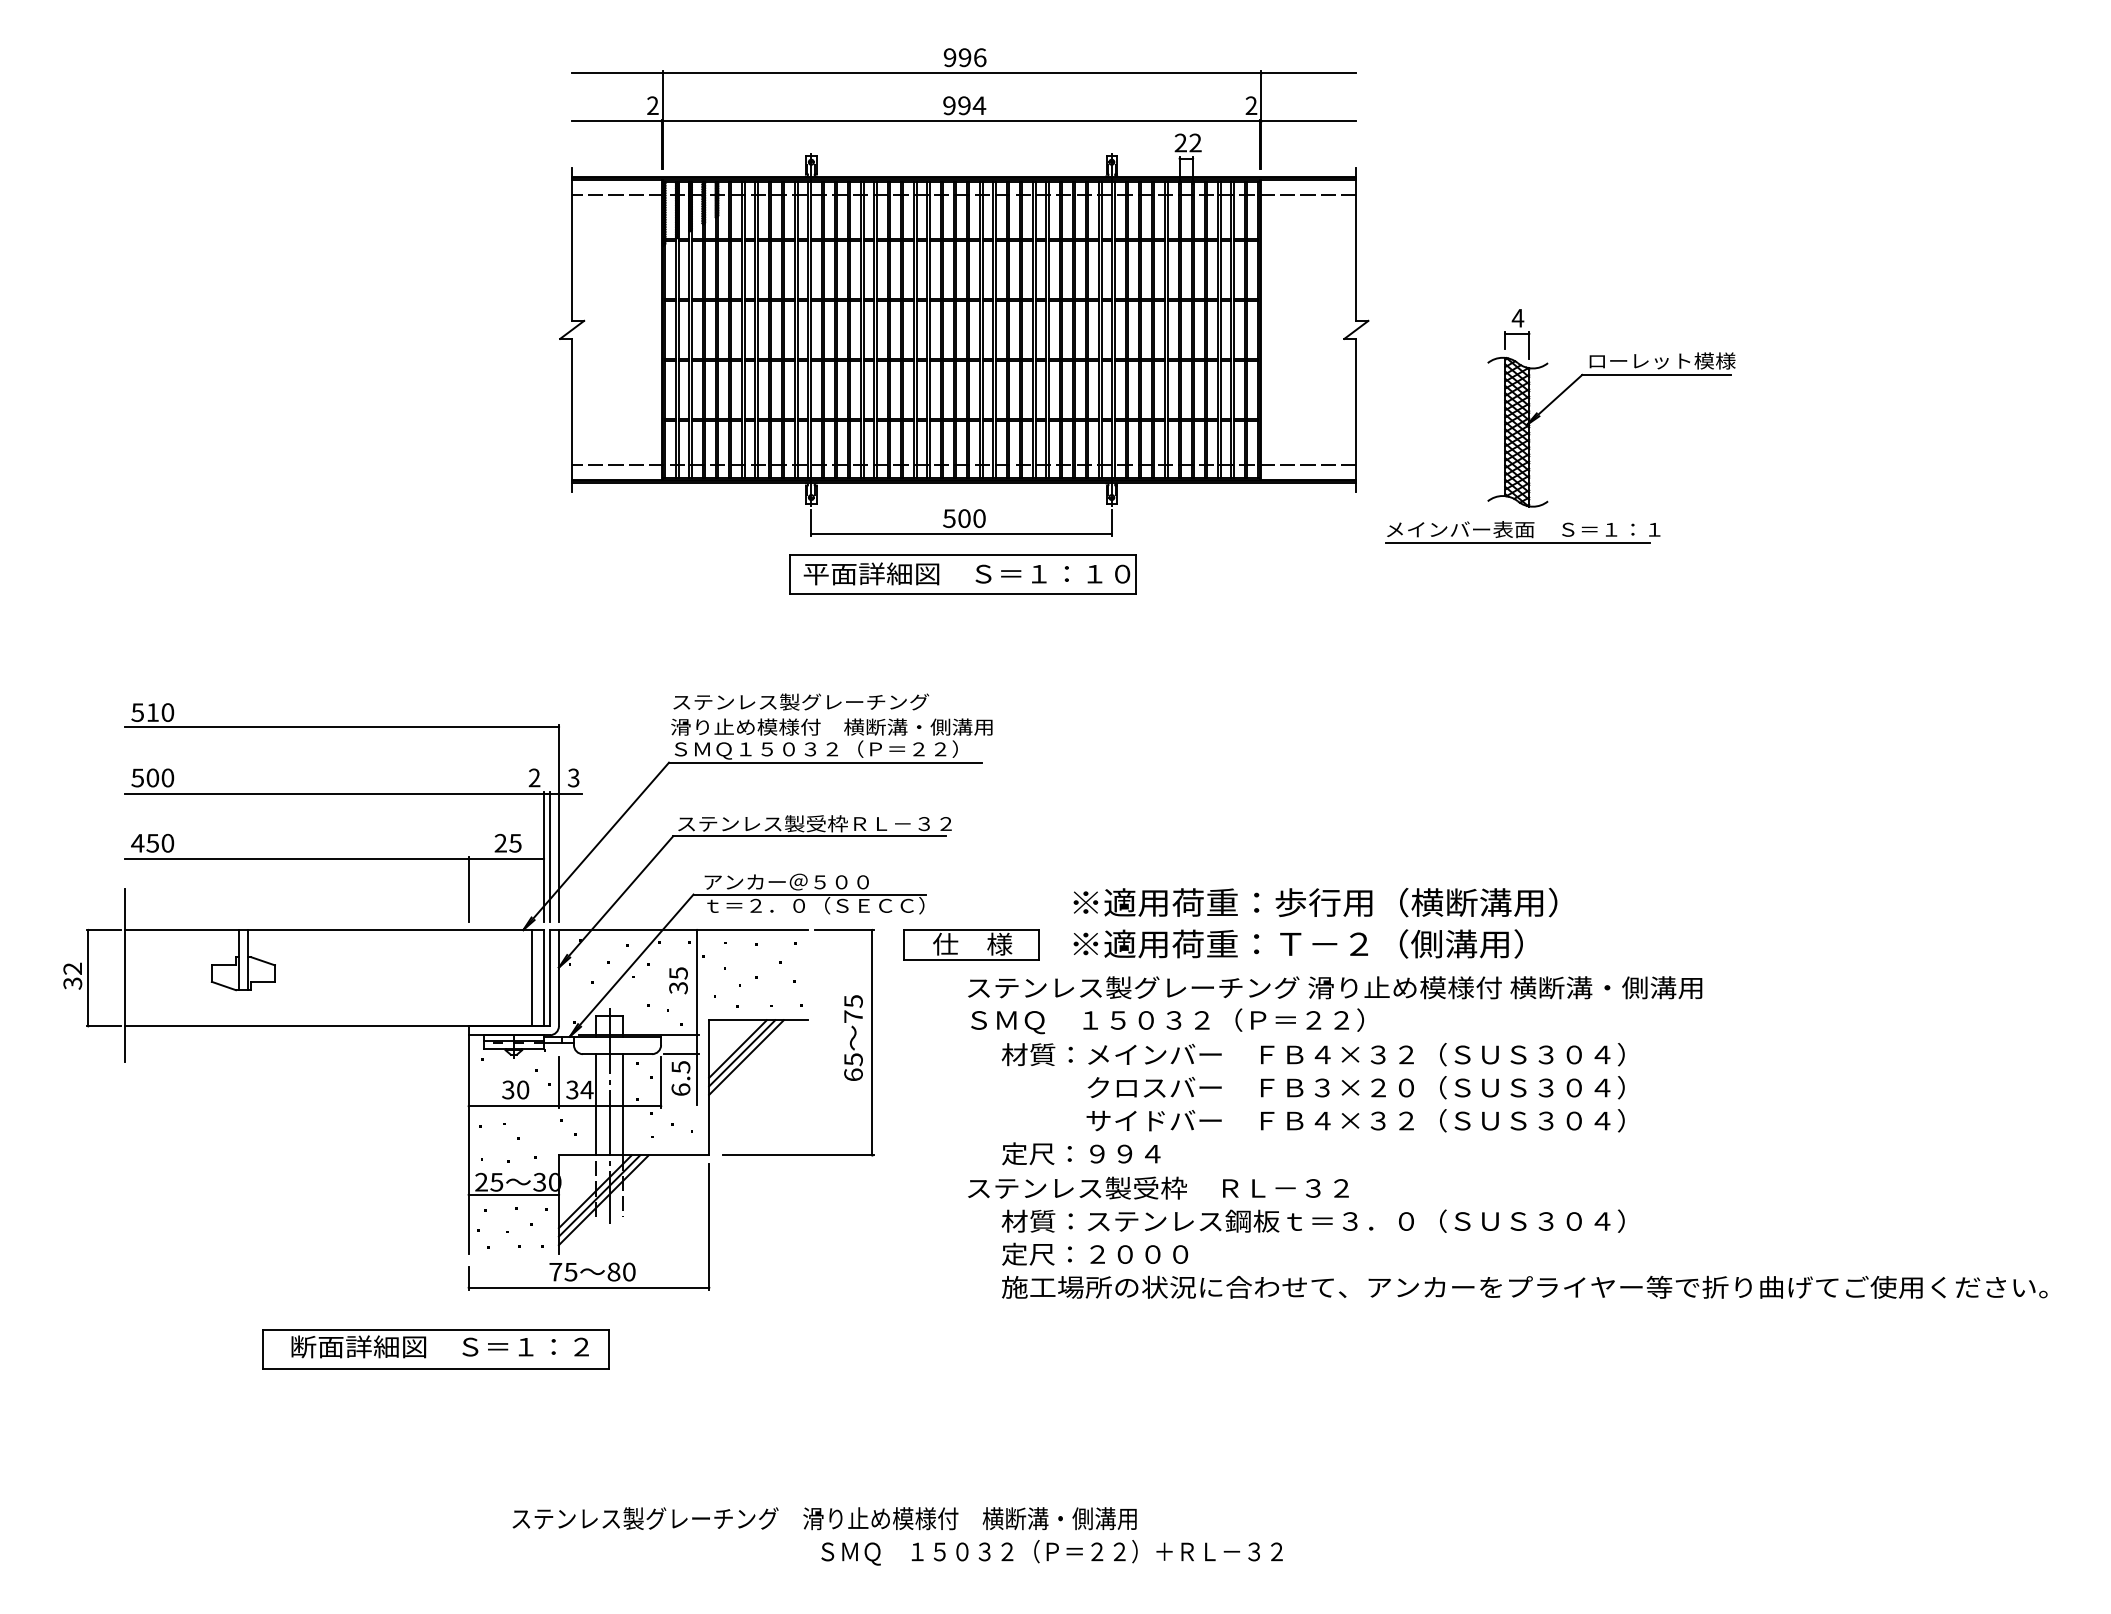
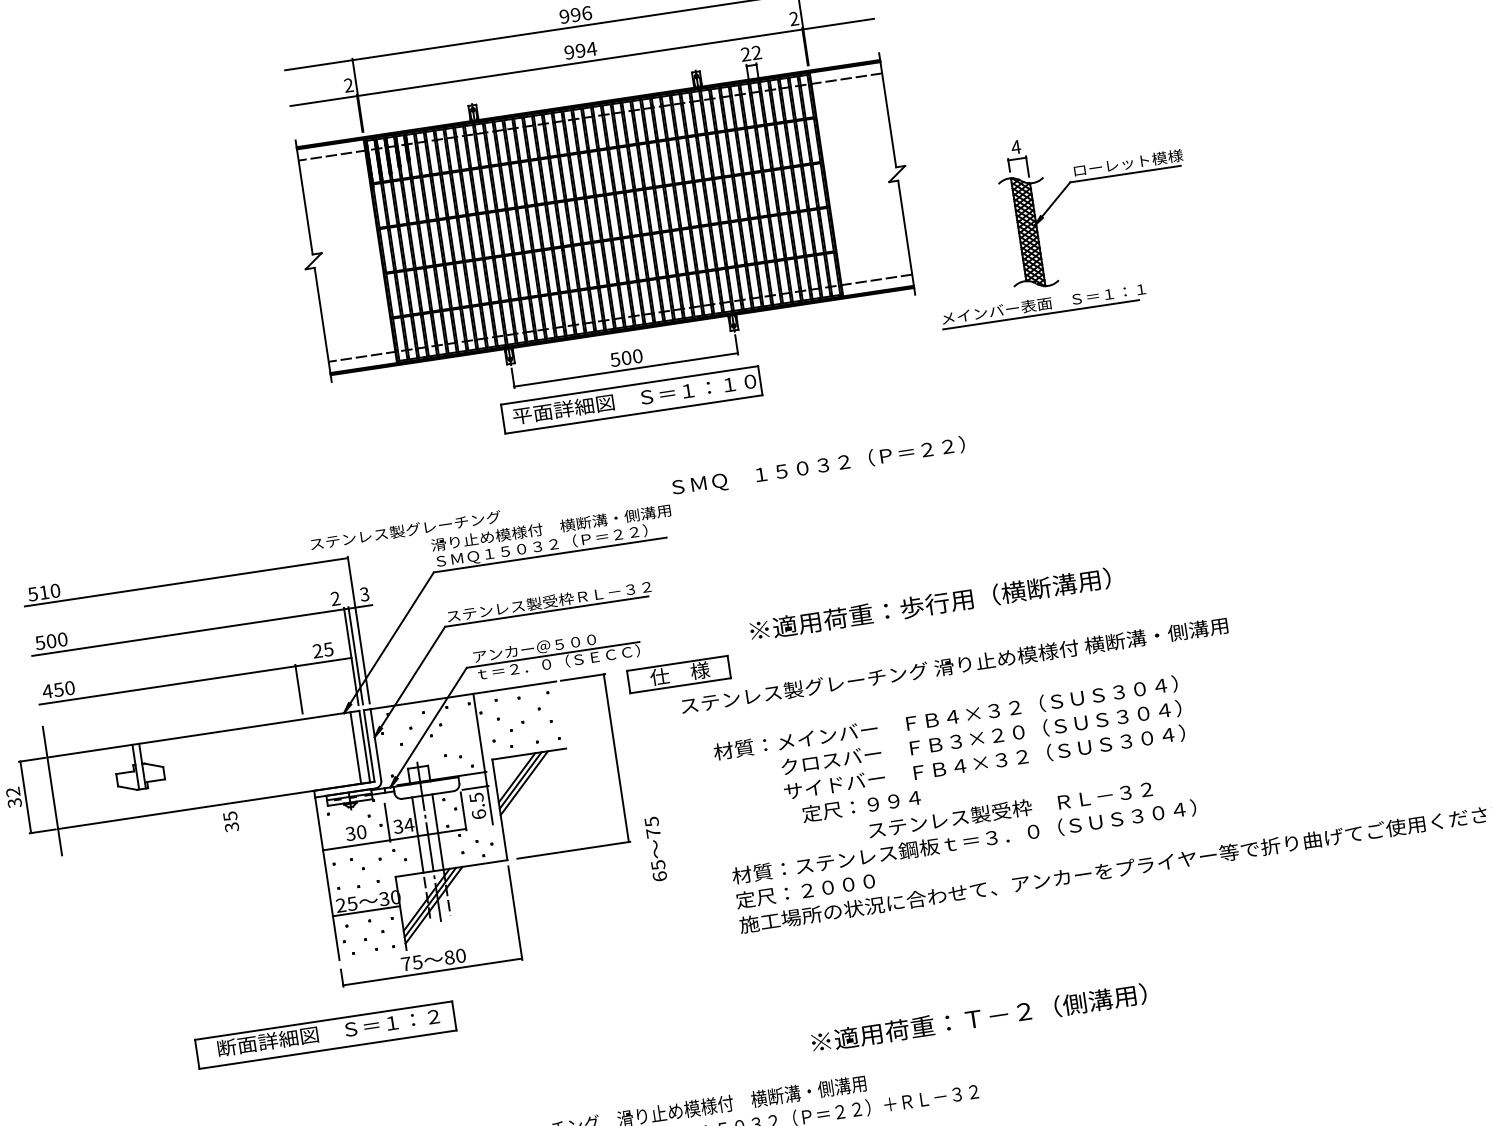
text: (800, 701) -> (405, 530), moved
text: (1297, 943) -> (978, 1018), moved
text: (678, 980) -> (231, 821), moved
text: (1167, 1021) -> (818, 466), moved
text: (853, 1037) -> (655, 848), moved
text: (1081, 1153) -> (861, 805), moved
text: (1158, 1187) -> (1010, 809), moved

